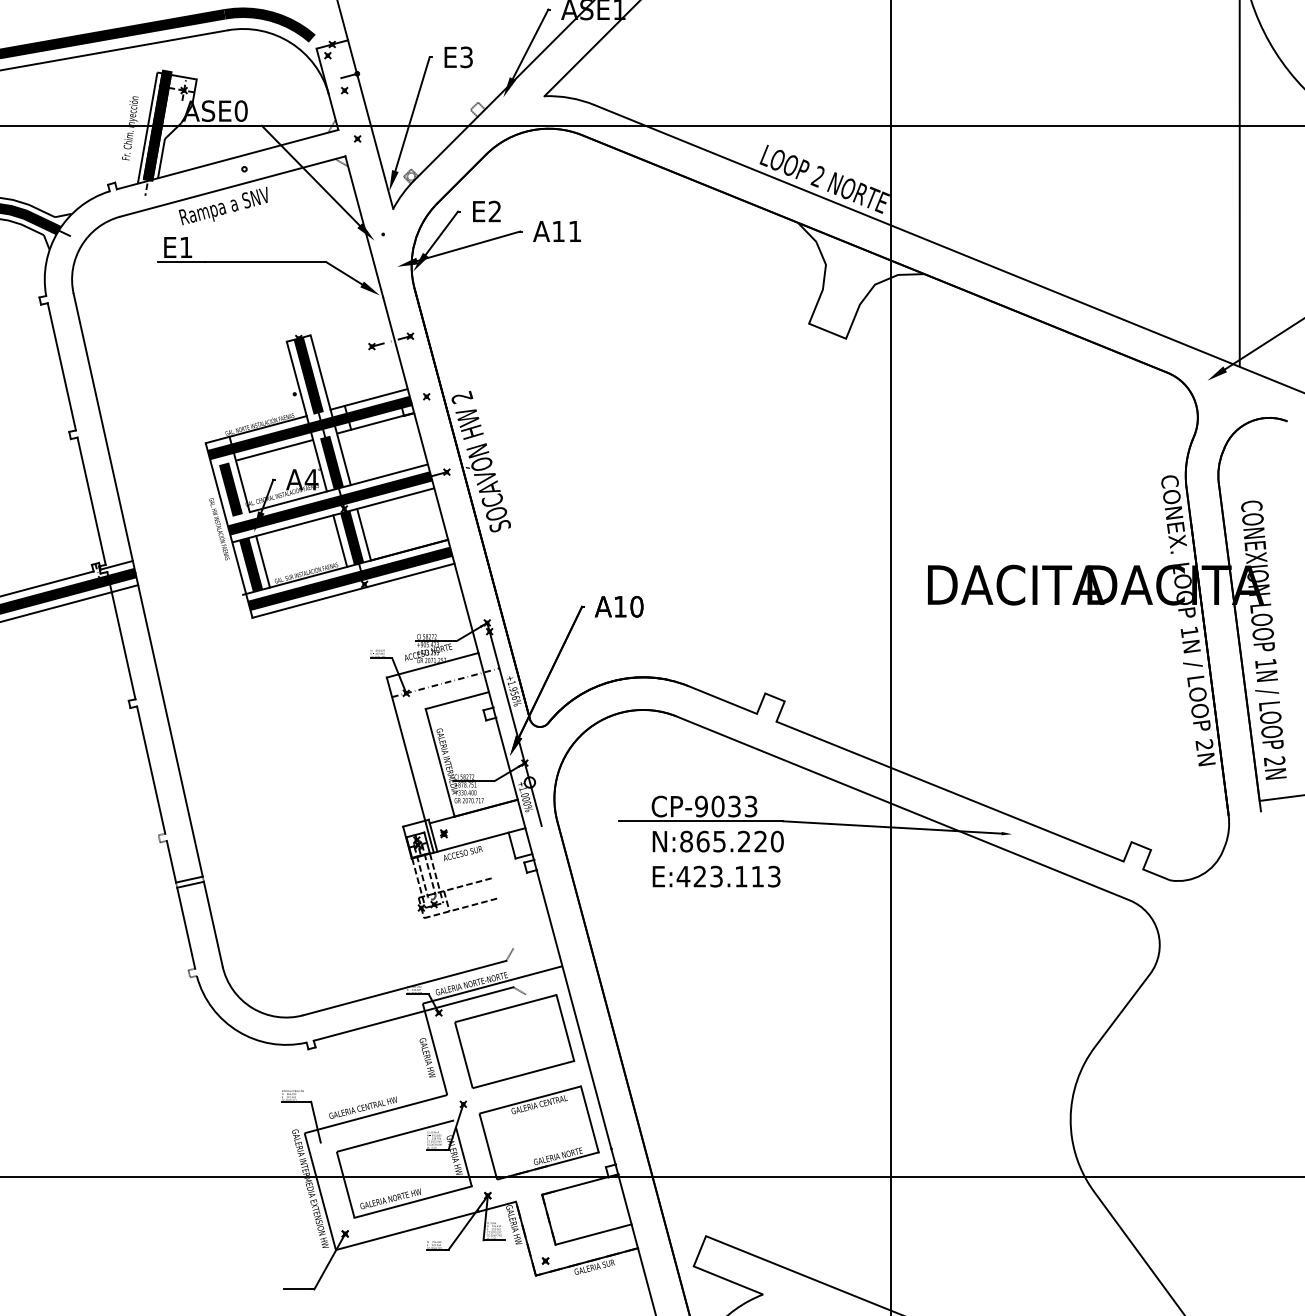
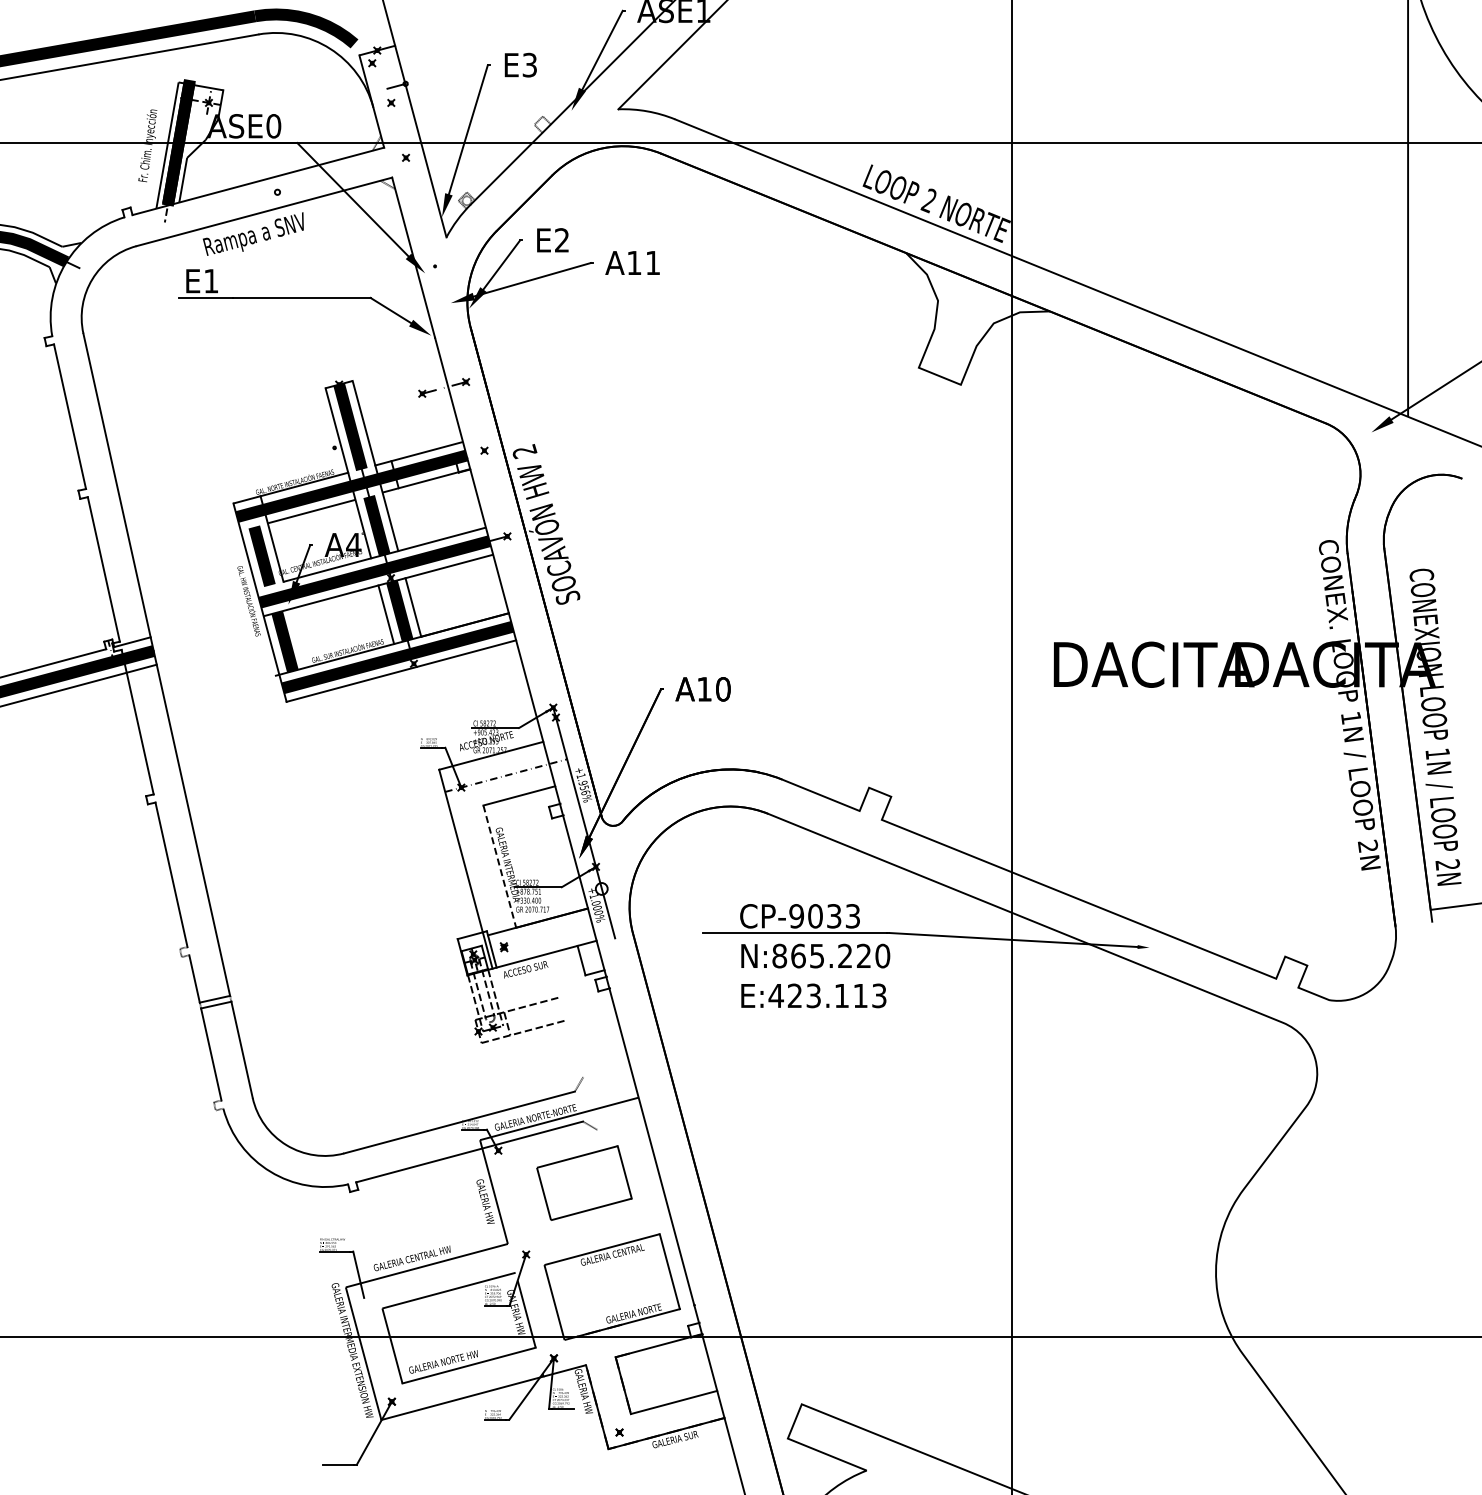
line: (262, 561) -> (298, 637), removed
line: (439, 763) -> (499, 867), solid -> dashed
part: (514, 1040) -> (584, 1182), size x0.7

